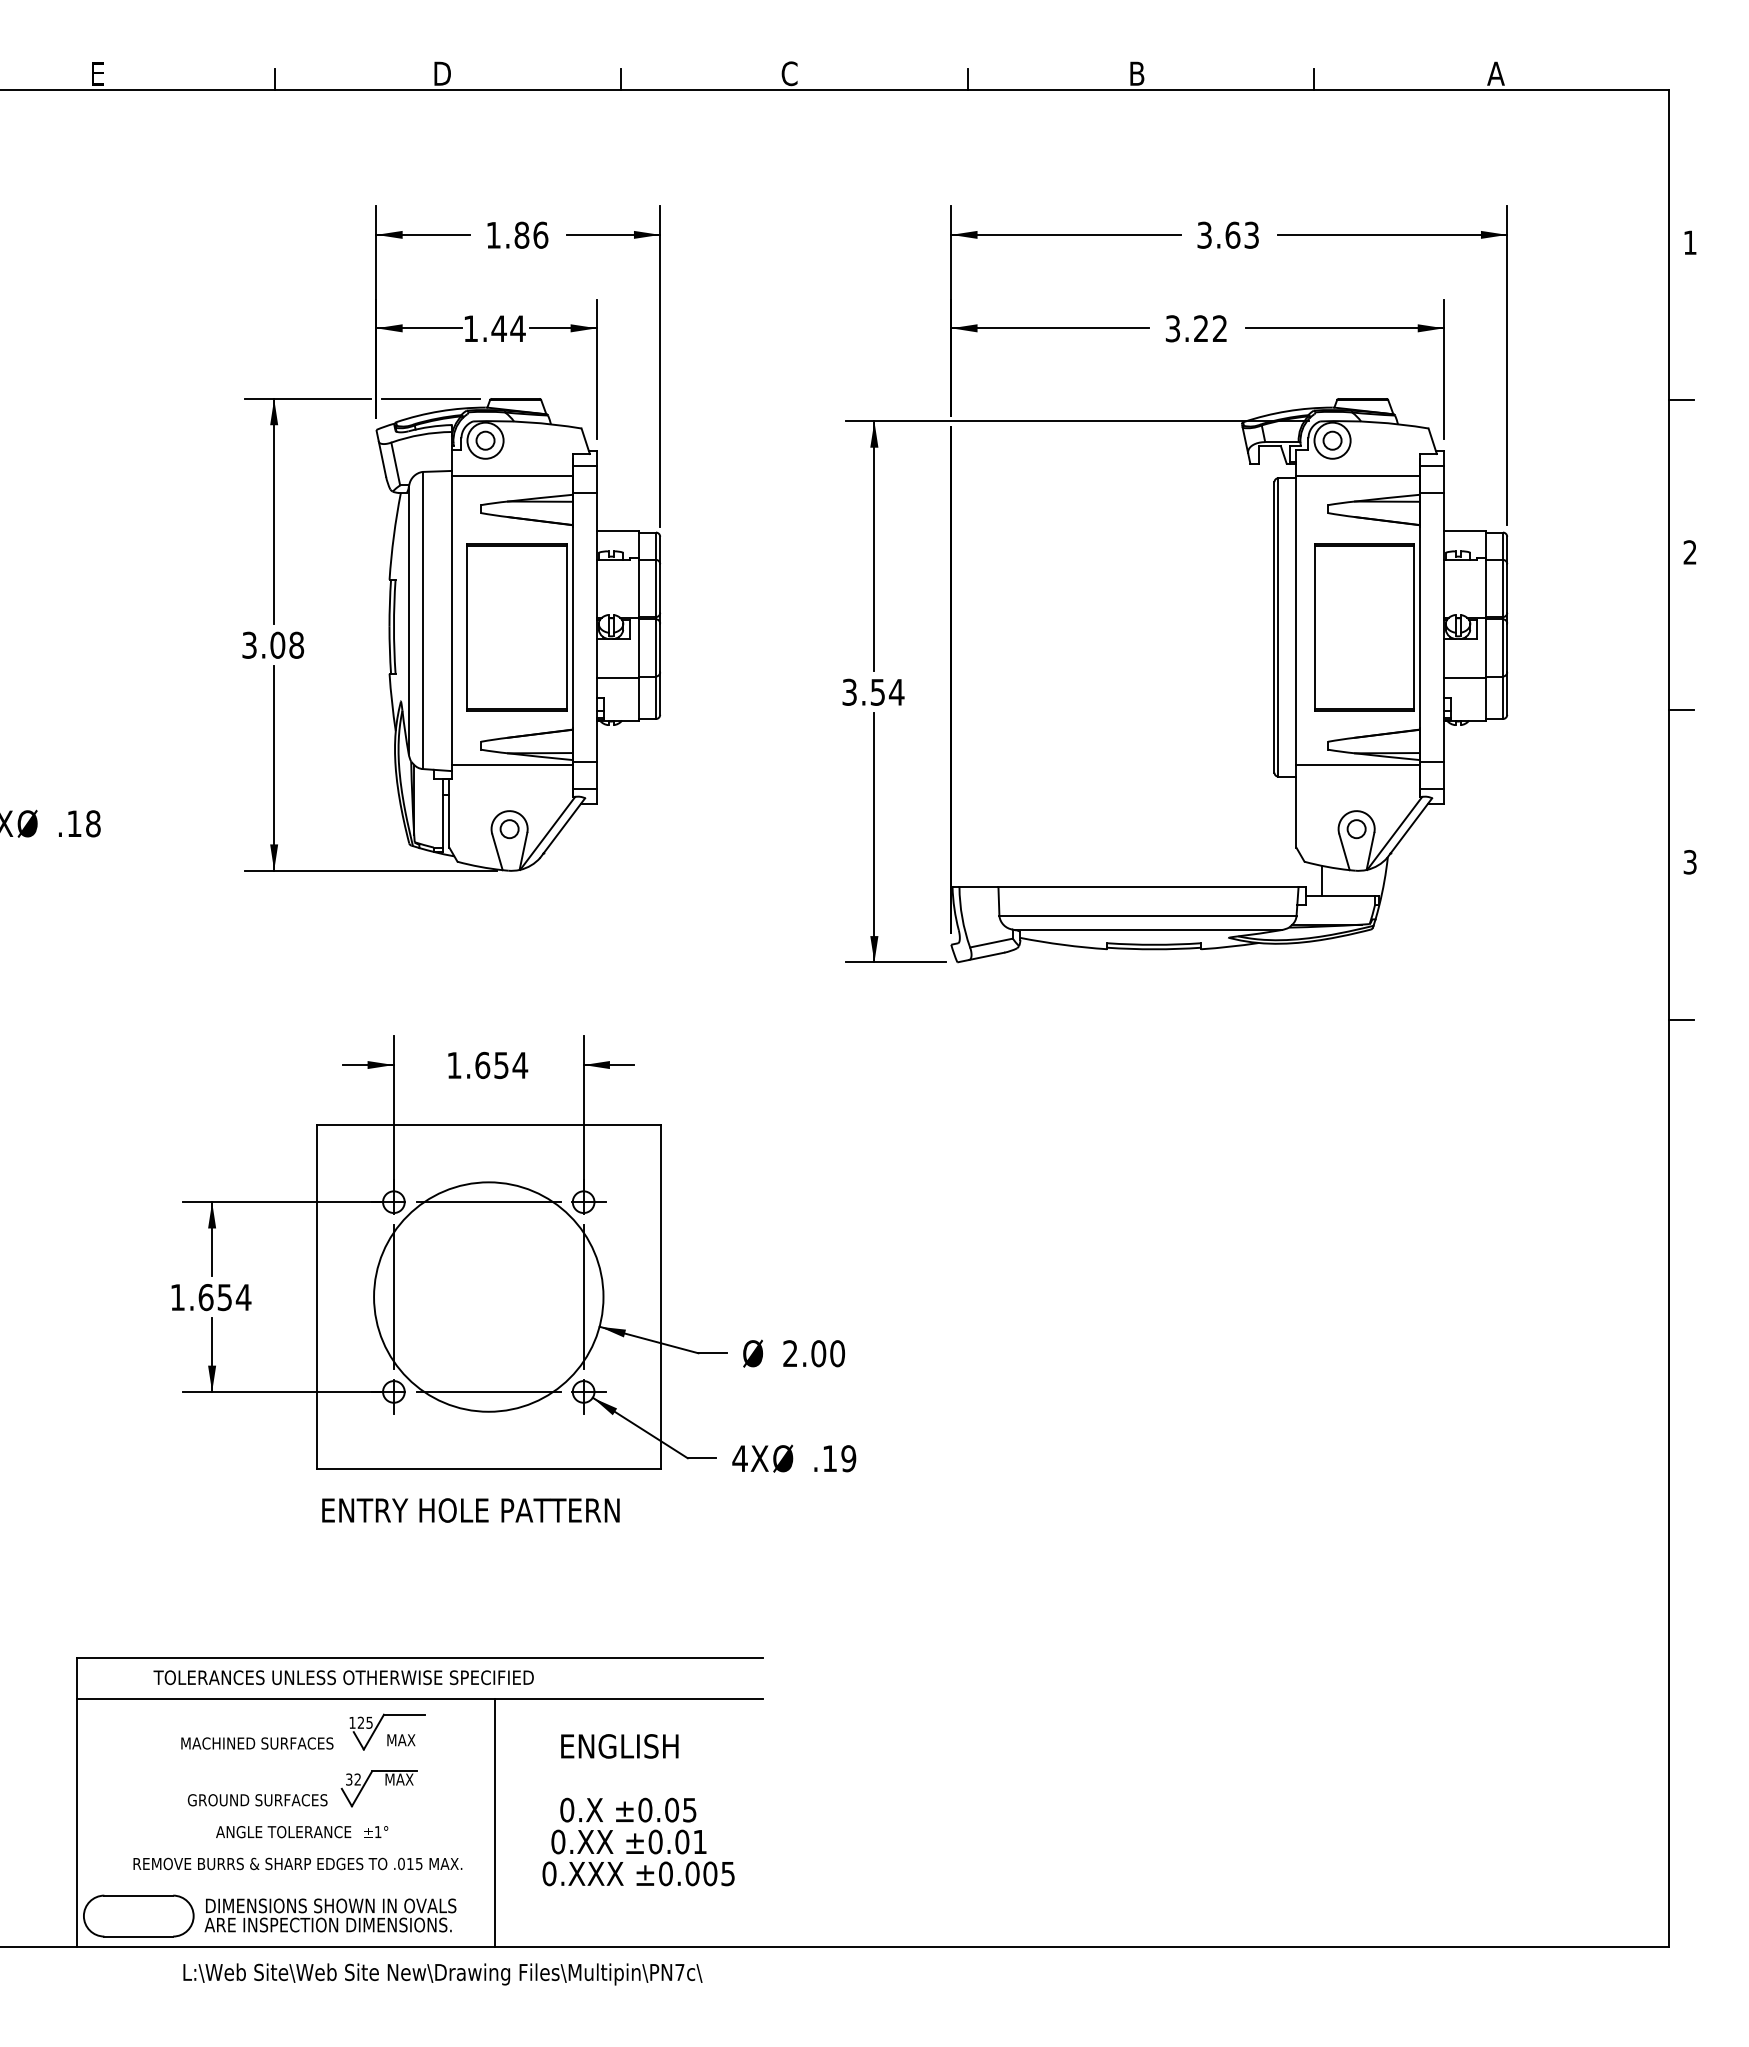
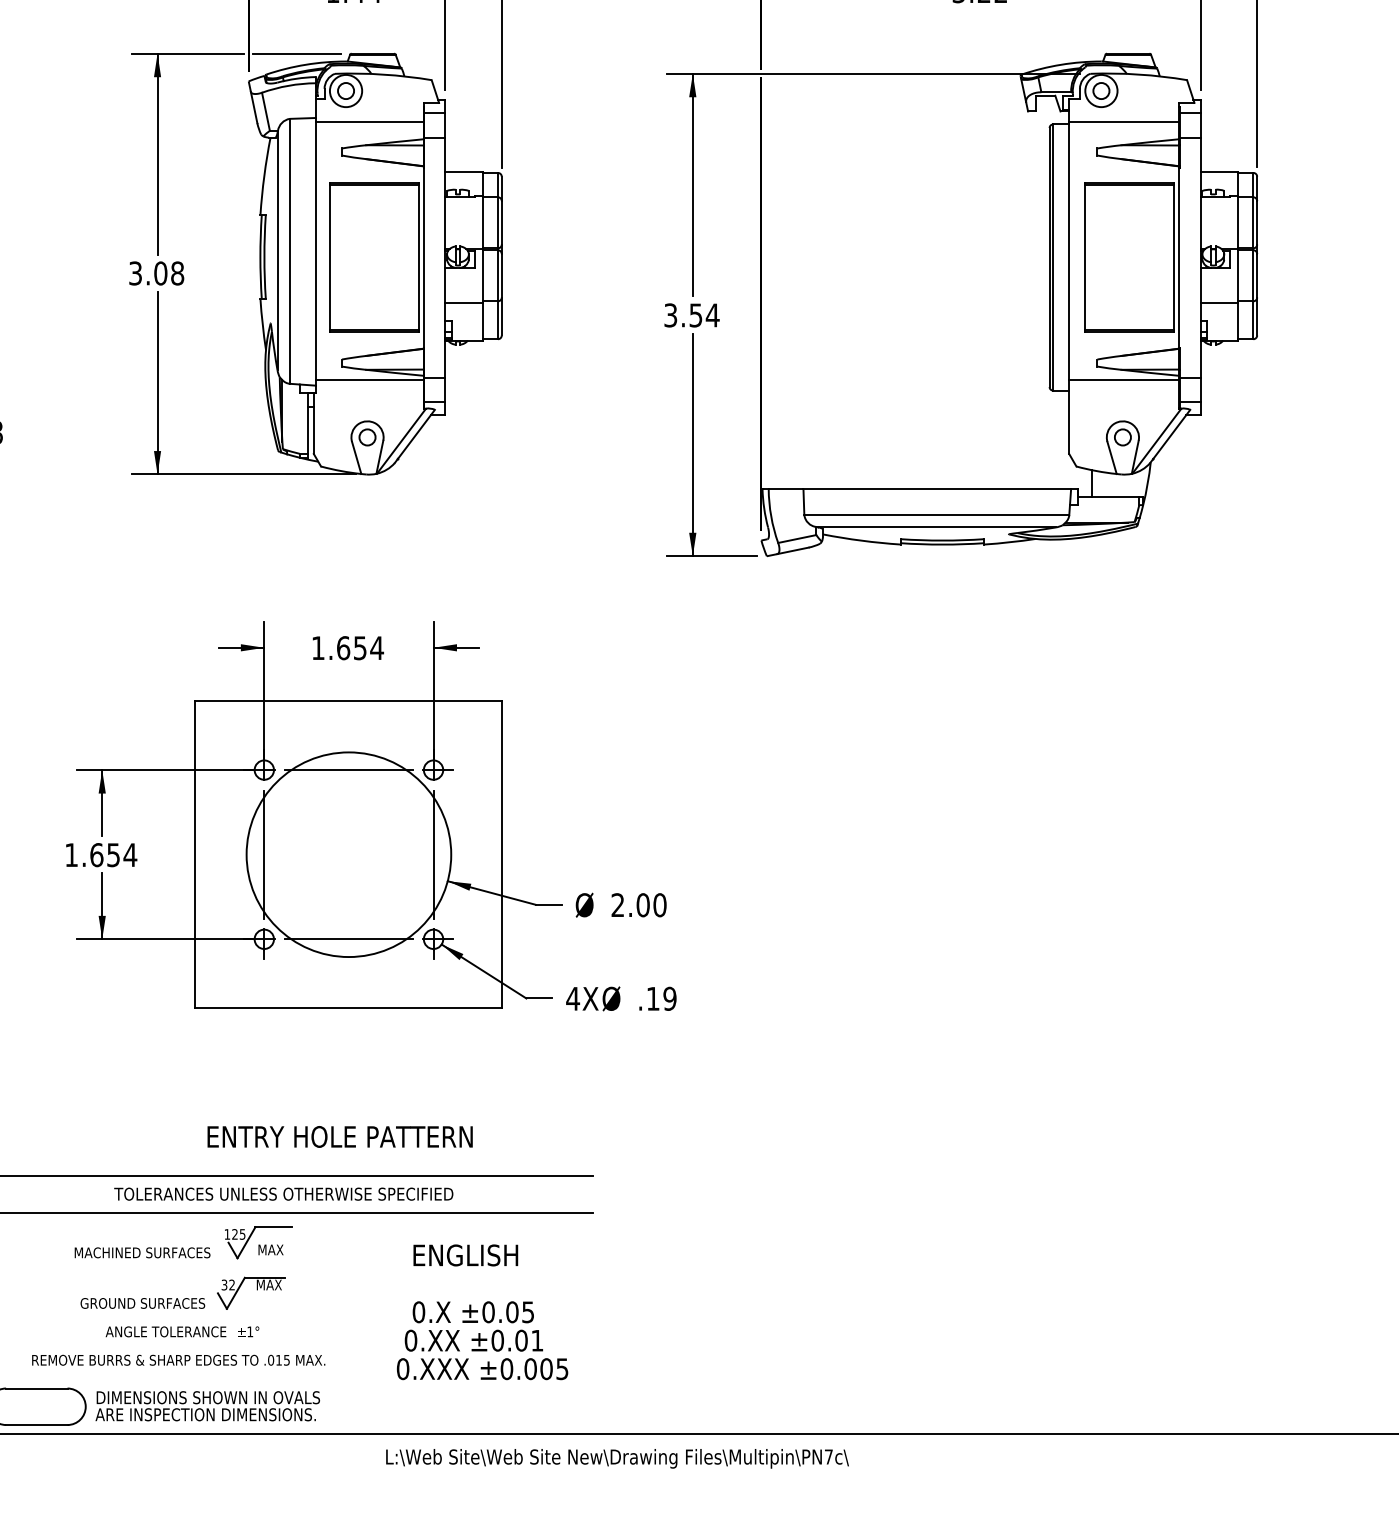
text: (470, 1510) -> (339, 1136), moved
text: (343, 1677) -> (283, 1193), moved
line: (495, 1822) -> (354, 1323), removed
text: (442, 1974) -> (617, 1458), moved

